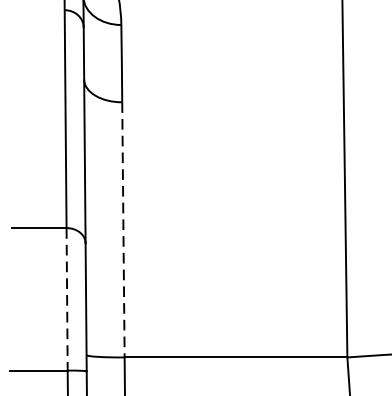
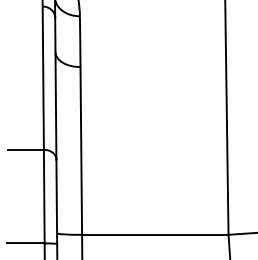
line: (123, 229) -> (81, 150), dashed -> solid
line: (67, 299) -> (44, 196), dashed -> solid

